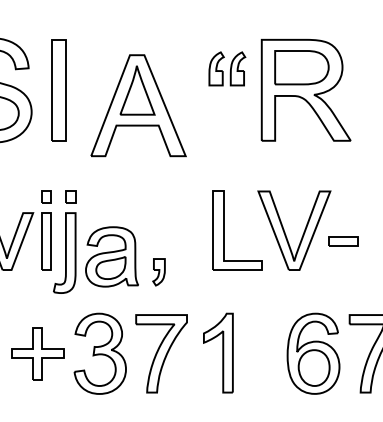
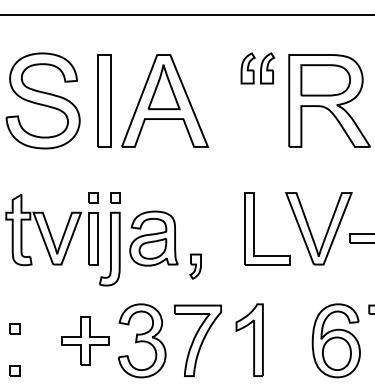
part: (226, 68) -> (257, 68), moved
part: (139, 105) -> (165, 100), moved
part: (111, 256) -> (153, 238), moved

